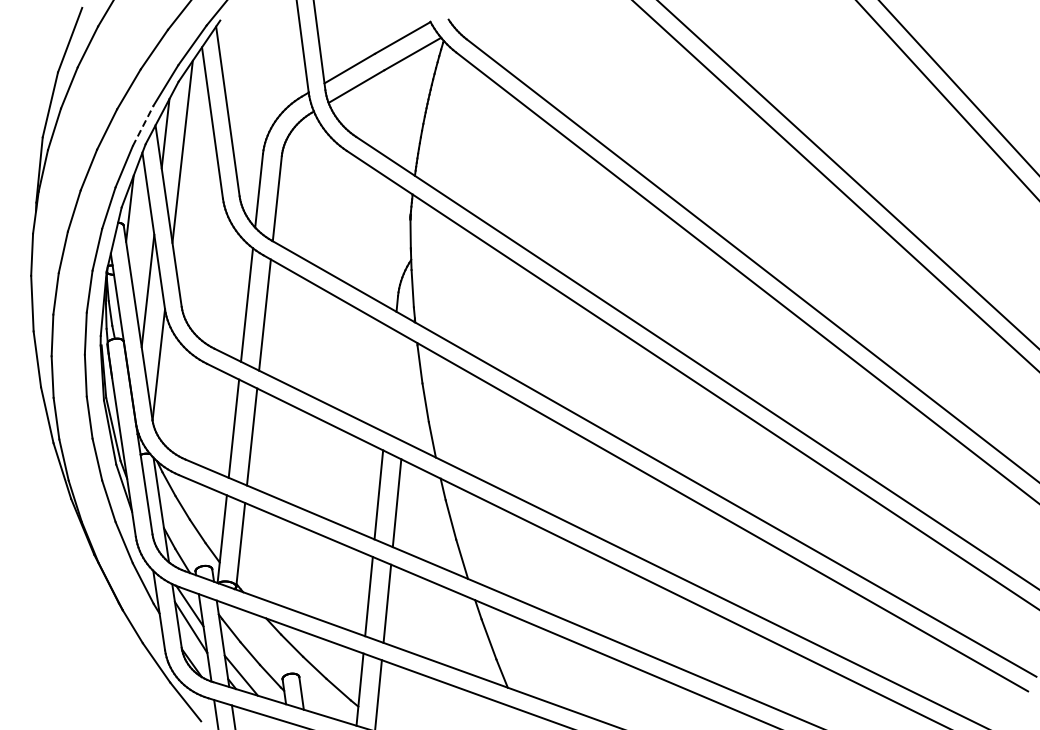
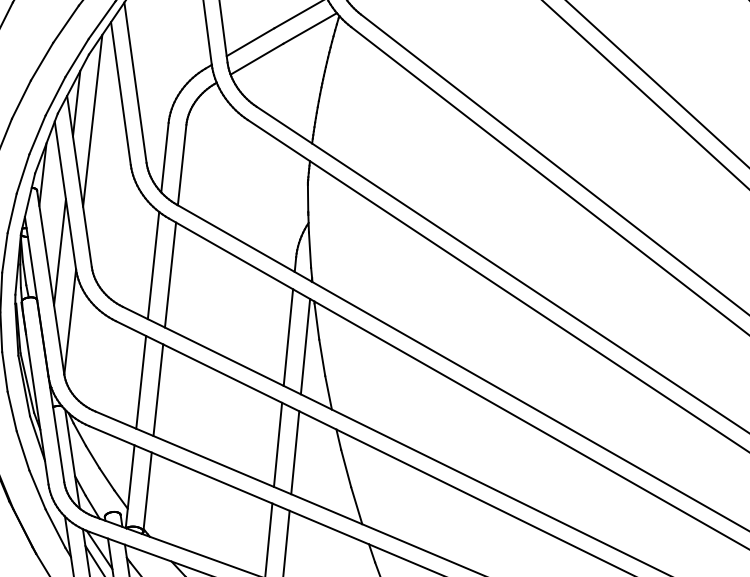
line: (143, 125) -> (55, 95), dashed -> solid
line: (389, 381) -> (288, 337), added
line: (407, 390) -> (305, 346), added

